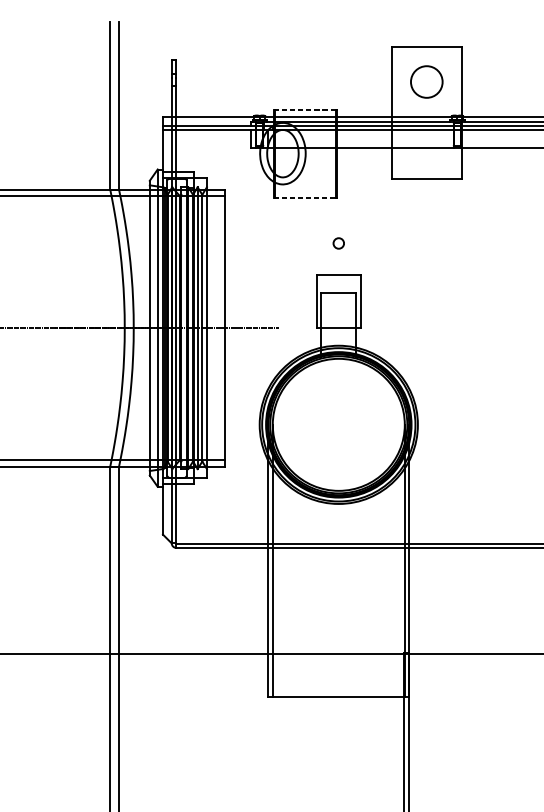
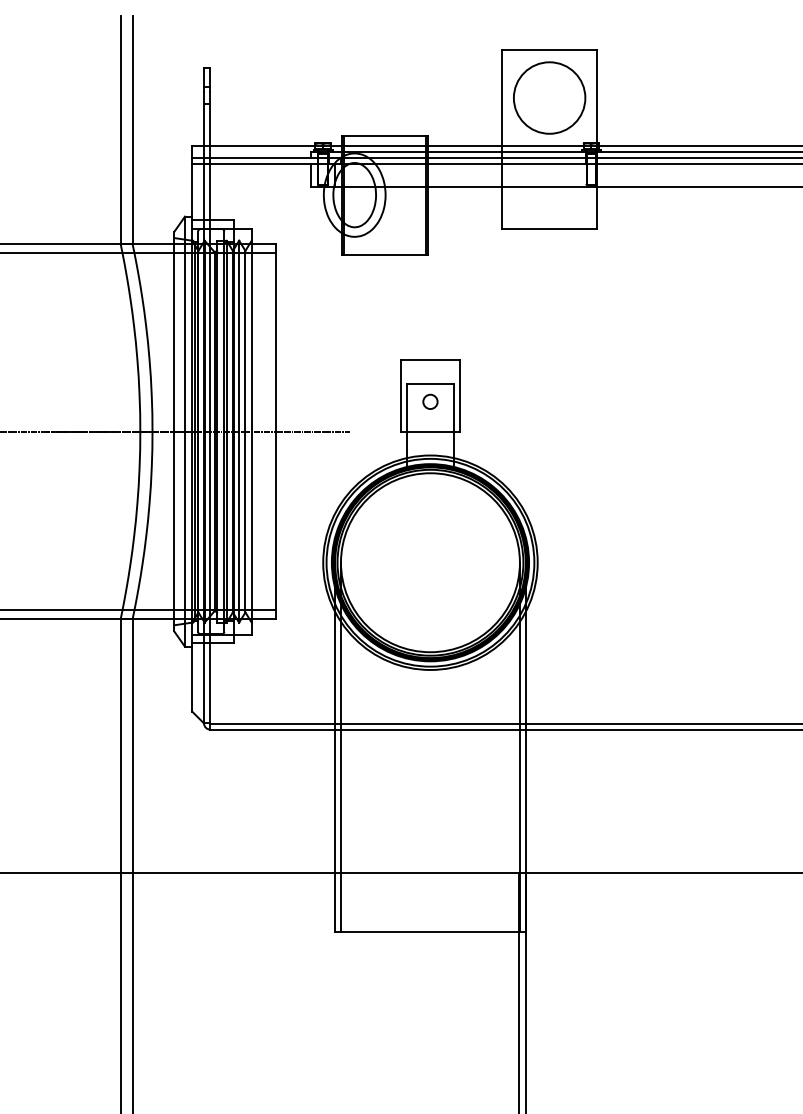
circle: (426, 81) -> (549, 97), size x1.67
line: (304, 109) -> (383, 135), dashed -> solid
line: (304, 197) -> (384, 254), dashed -> solid
circle: (338, 243) -> (430, 401), moved

